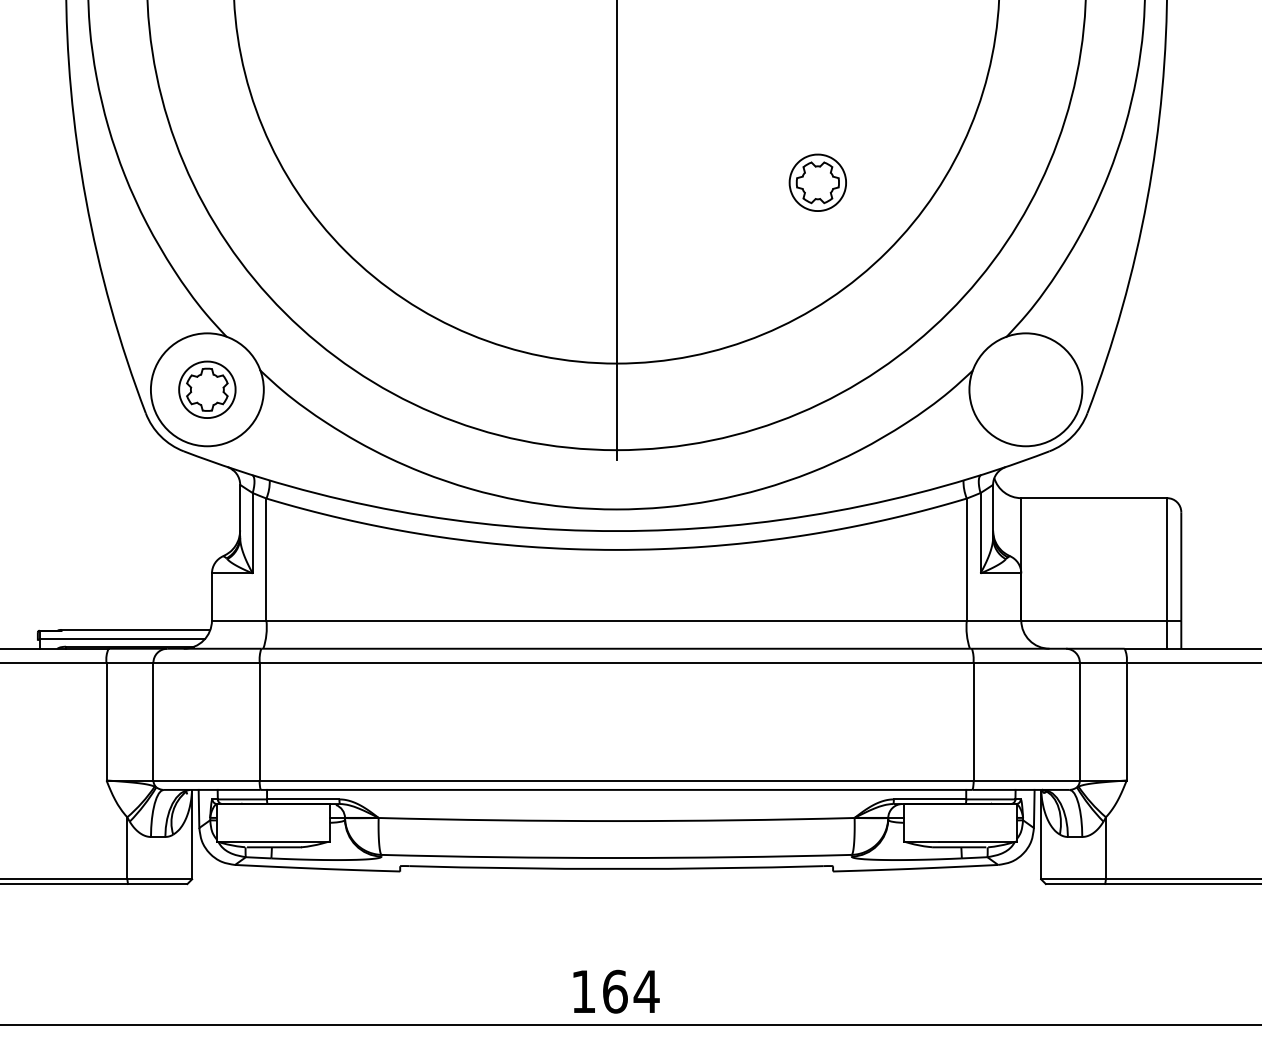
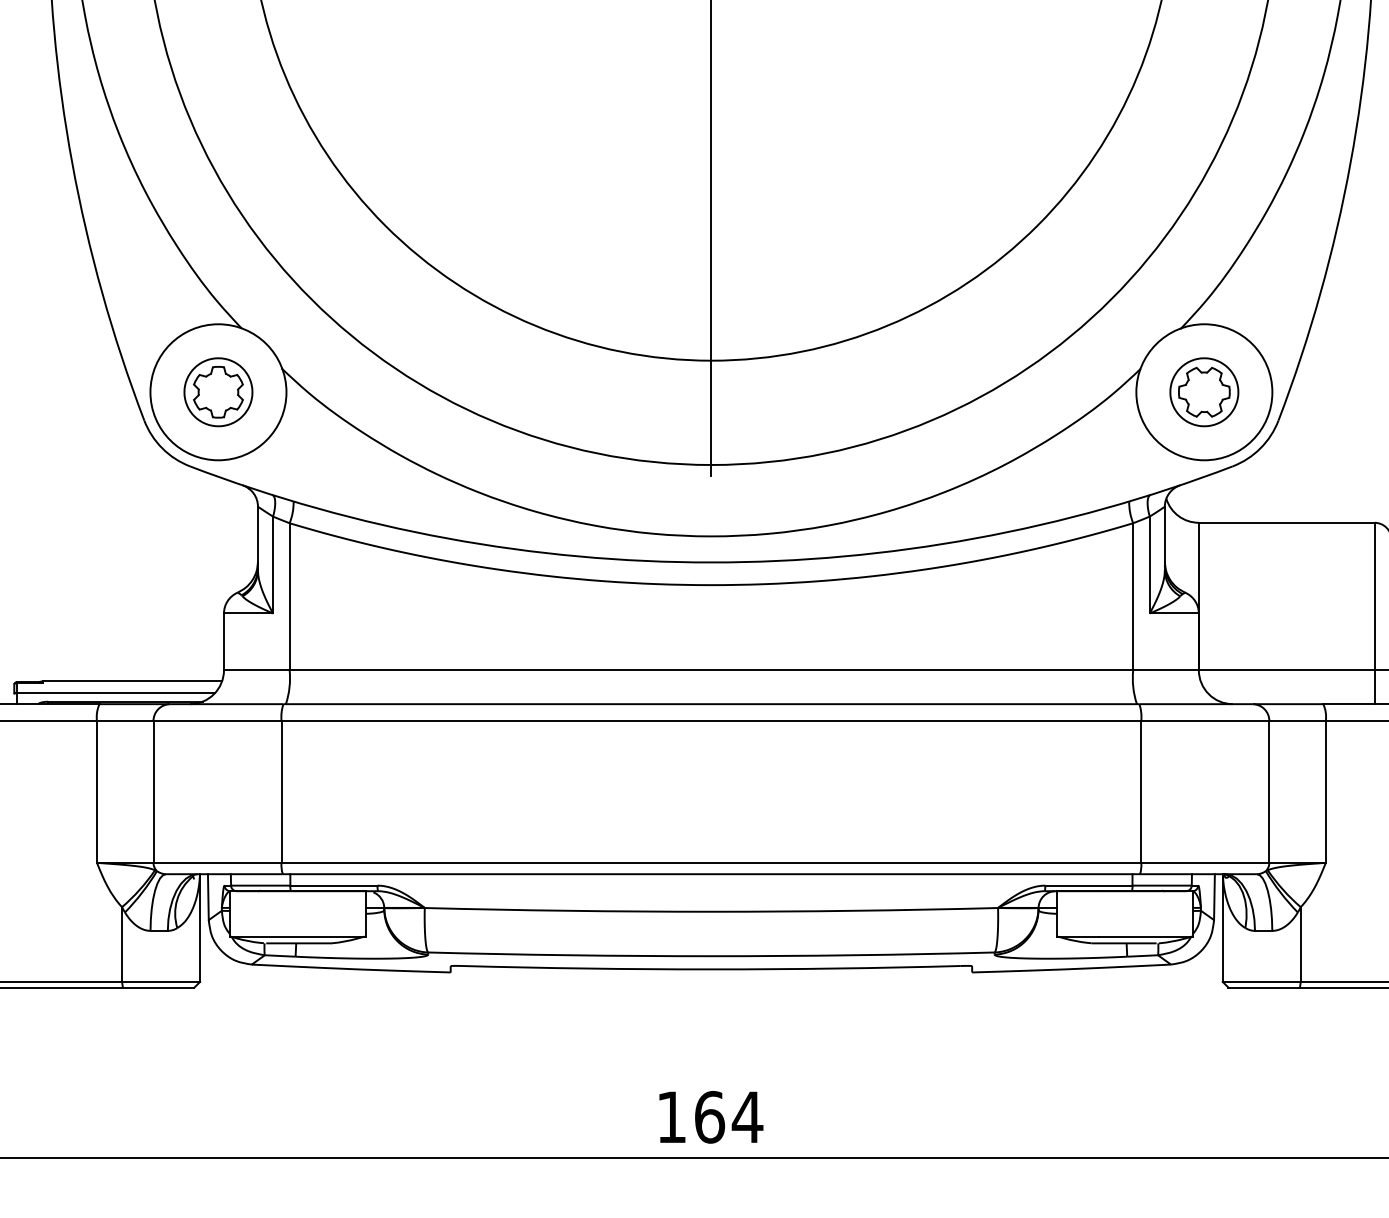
part: (817, 182) -> (1203, 391), moved

